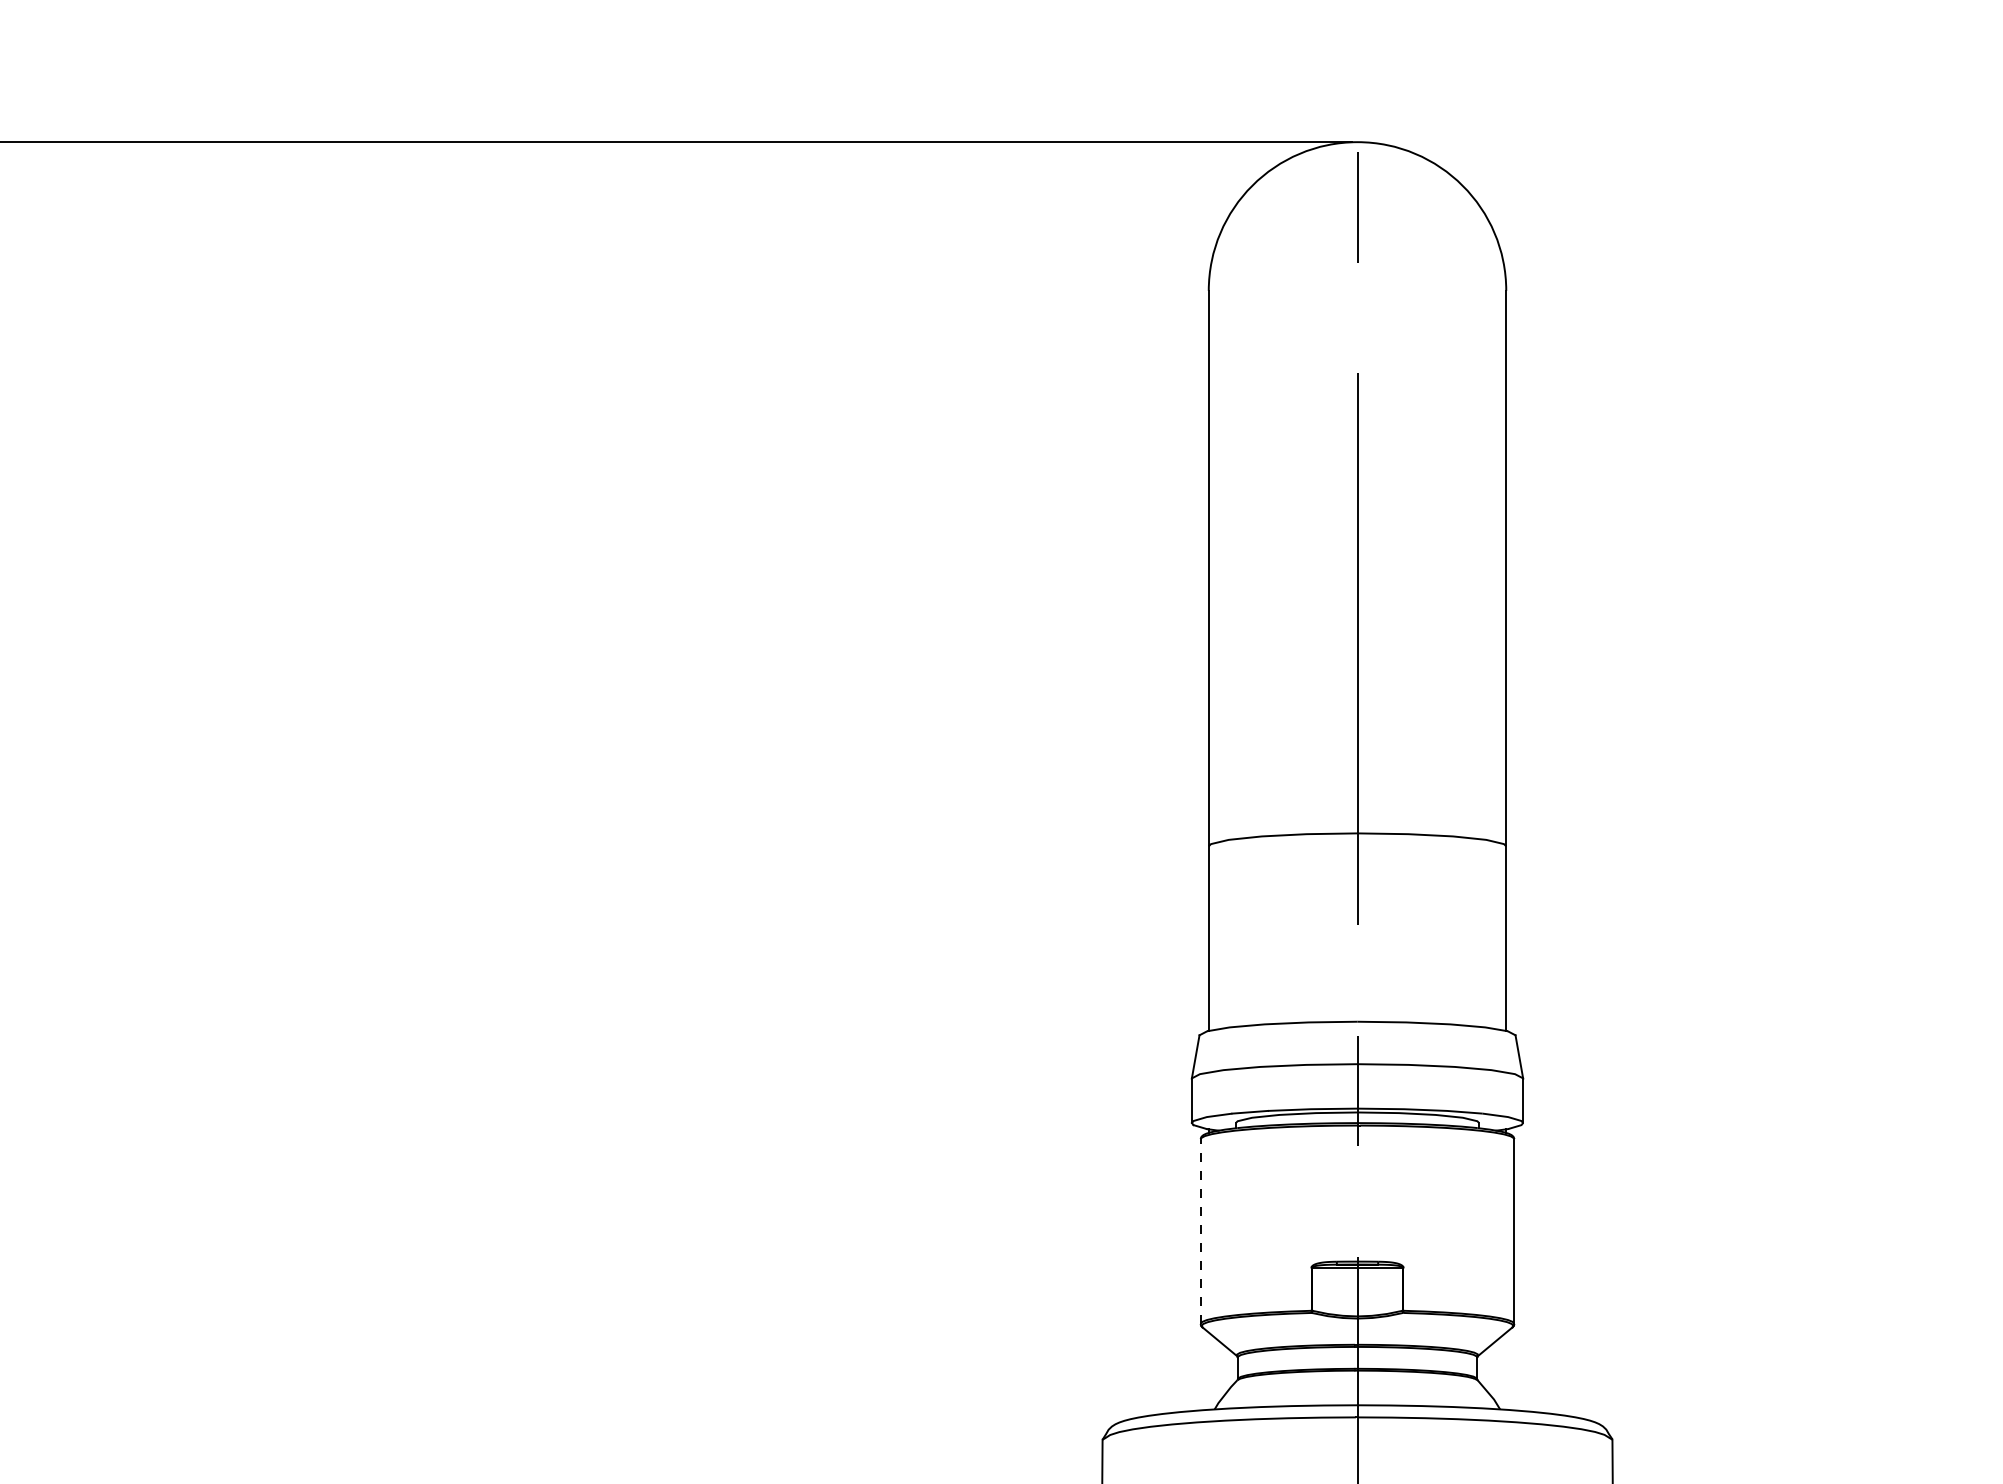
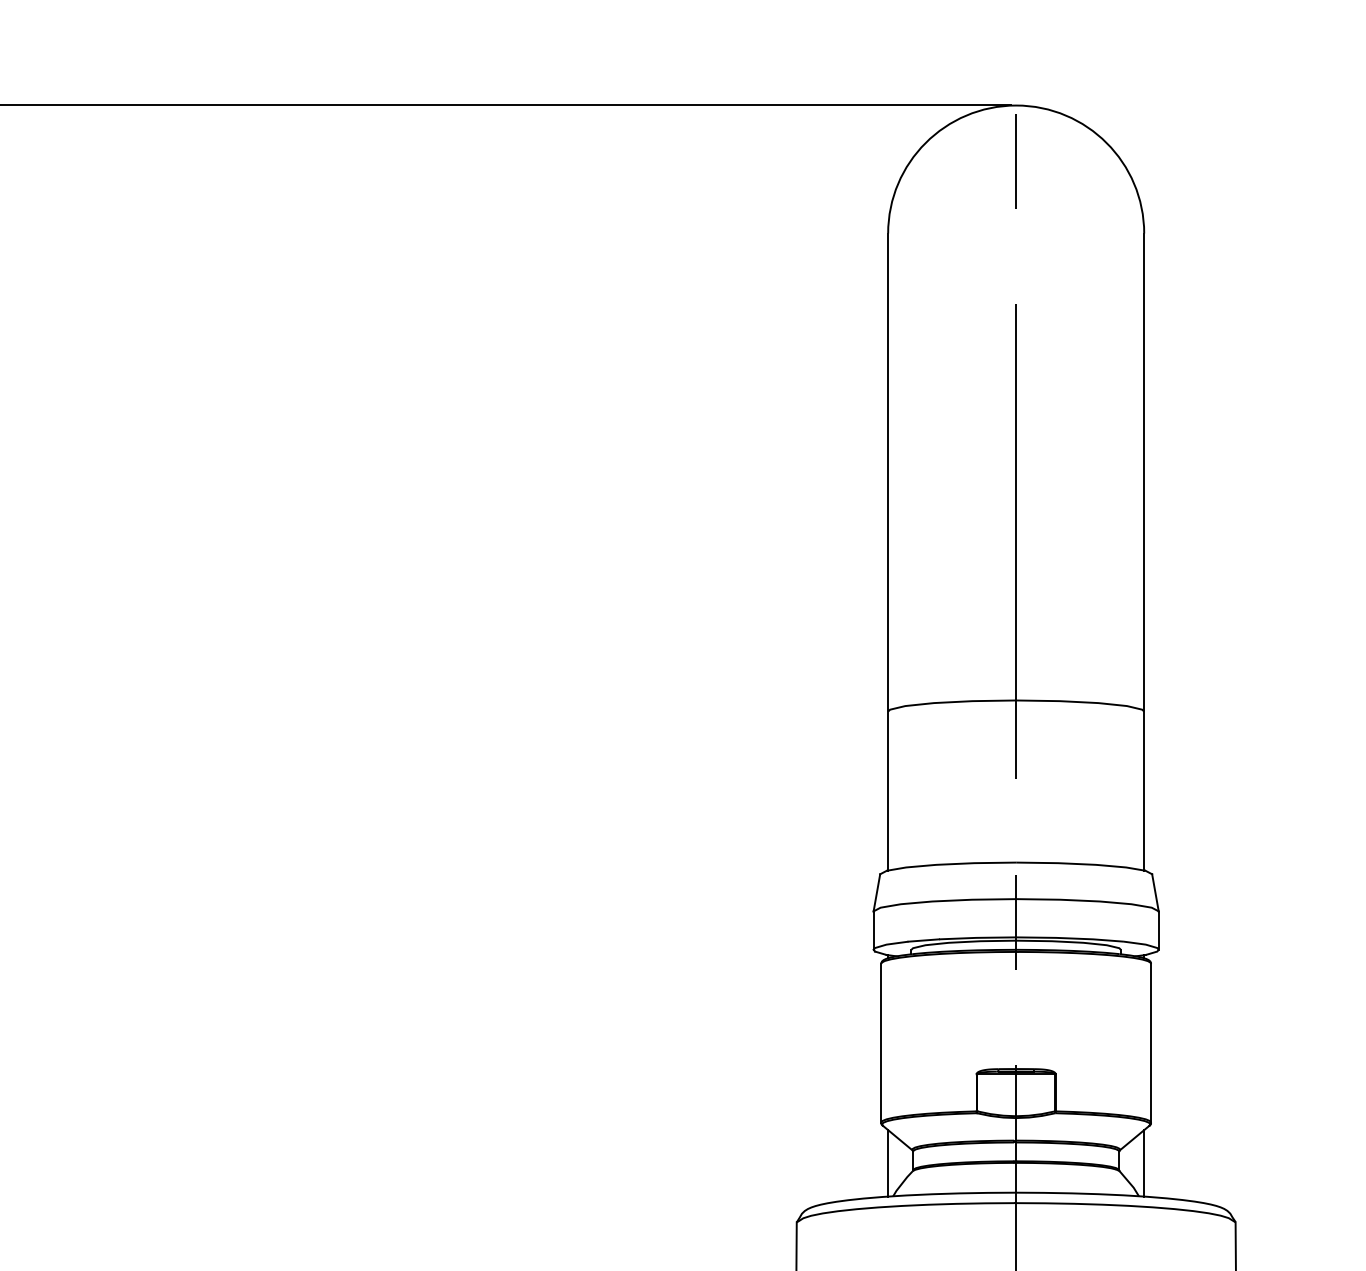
line: (1200, 1231) -> (881, 1043), dashed -> solid
line: (1208, 1370) -> (887, 1162), added
line: (1506, 1370) -> (1144, 1162), added

